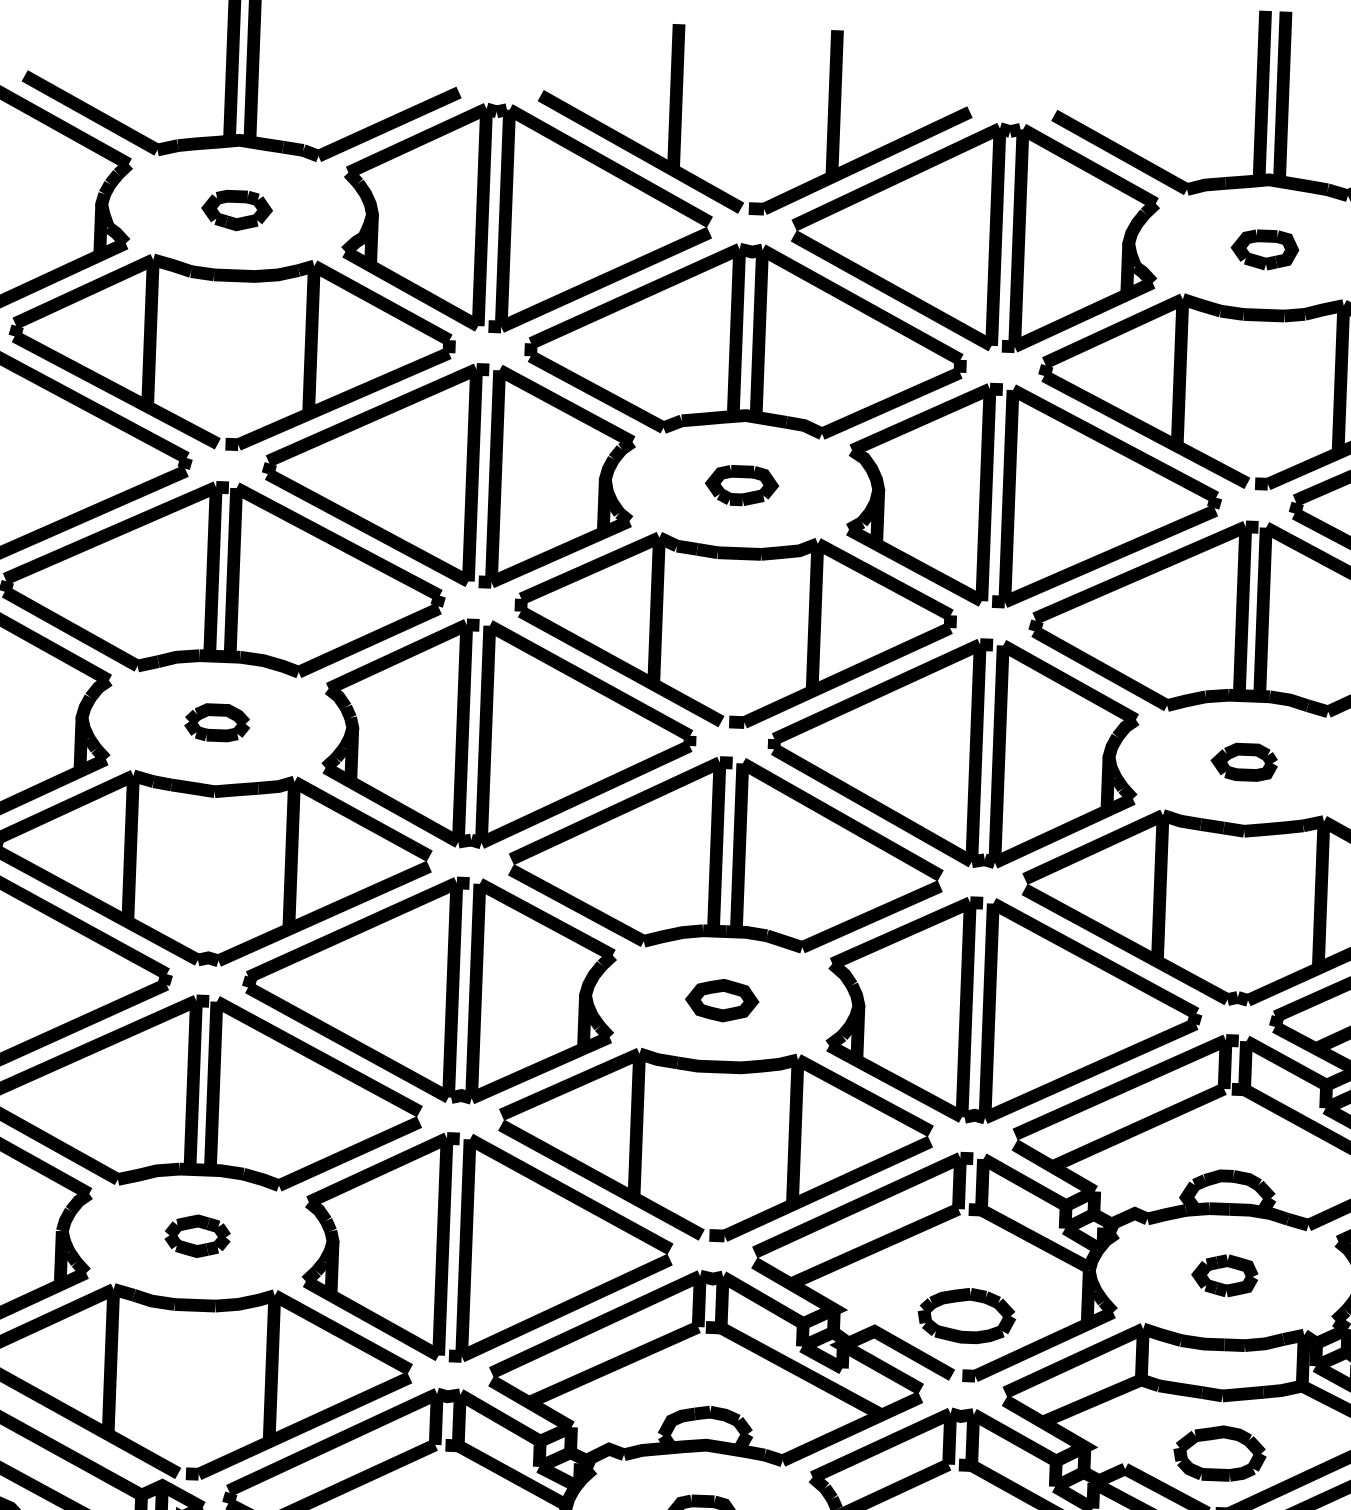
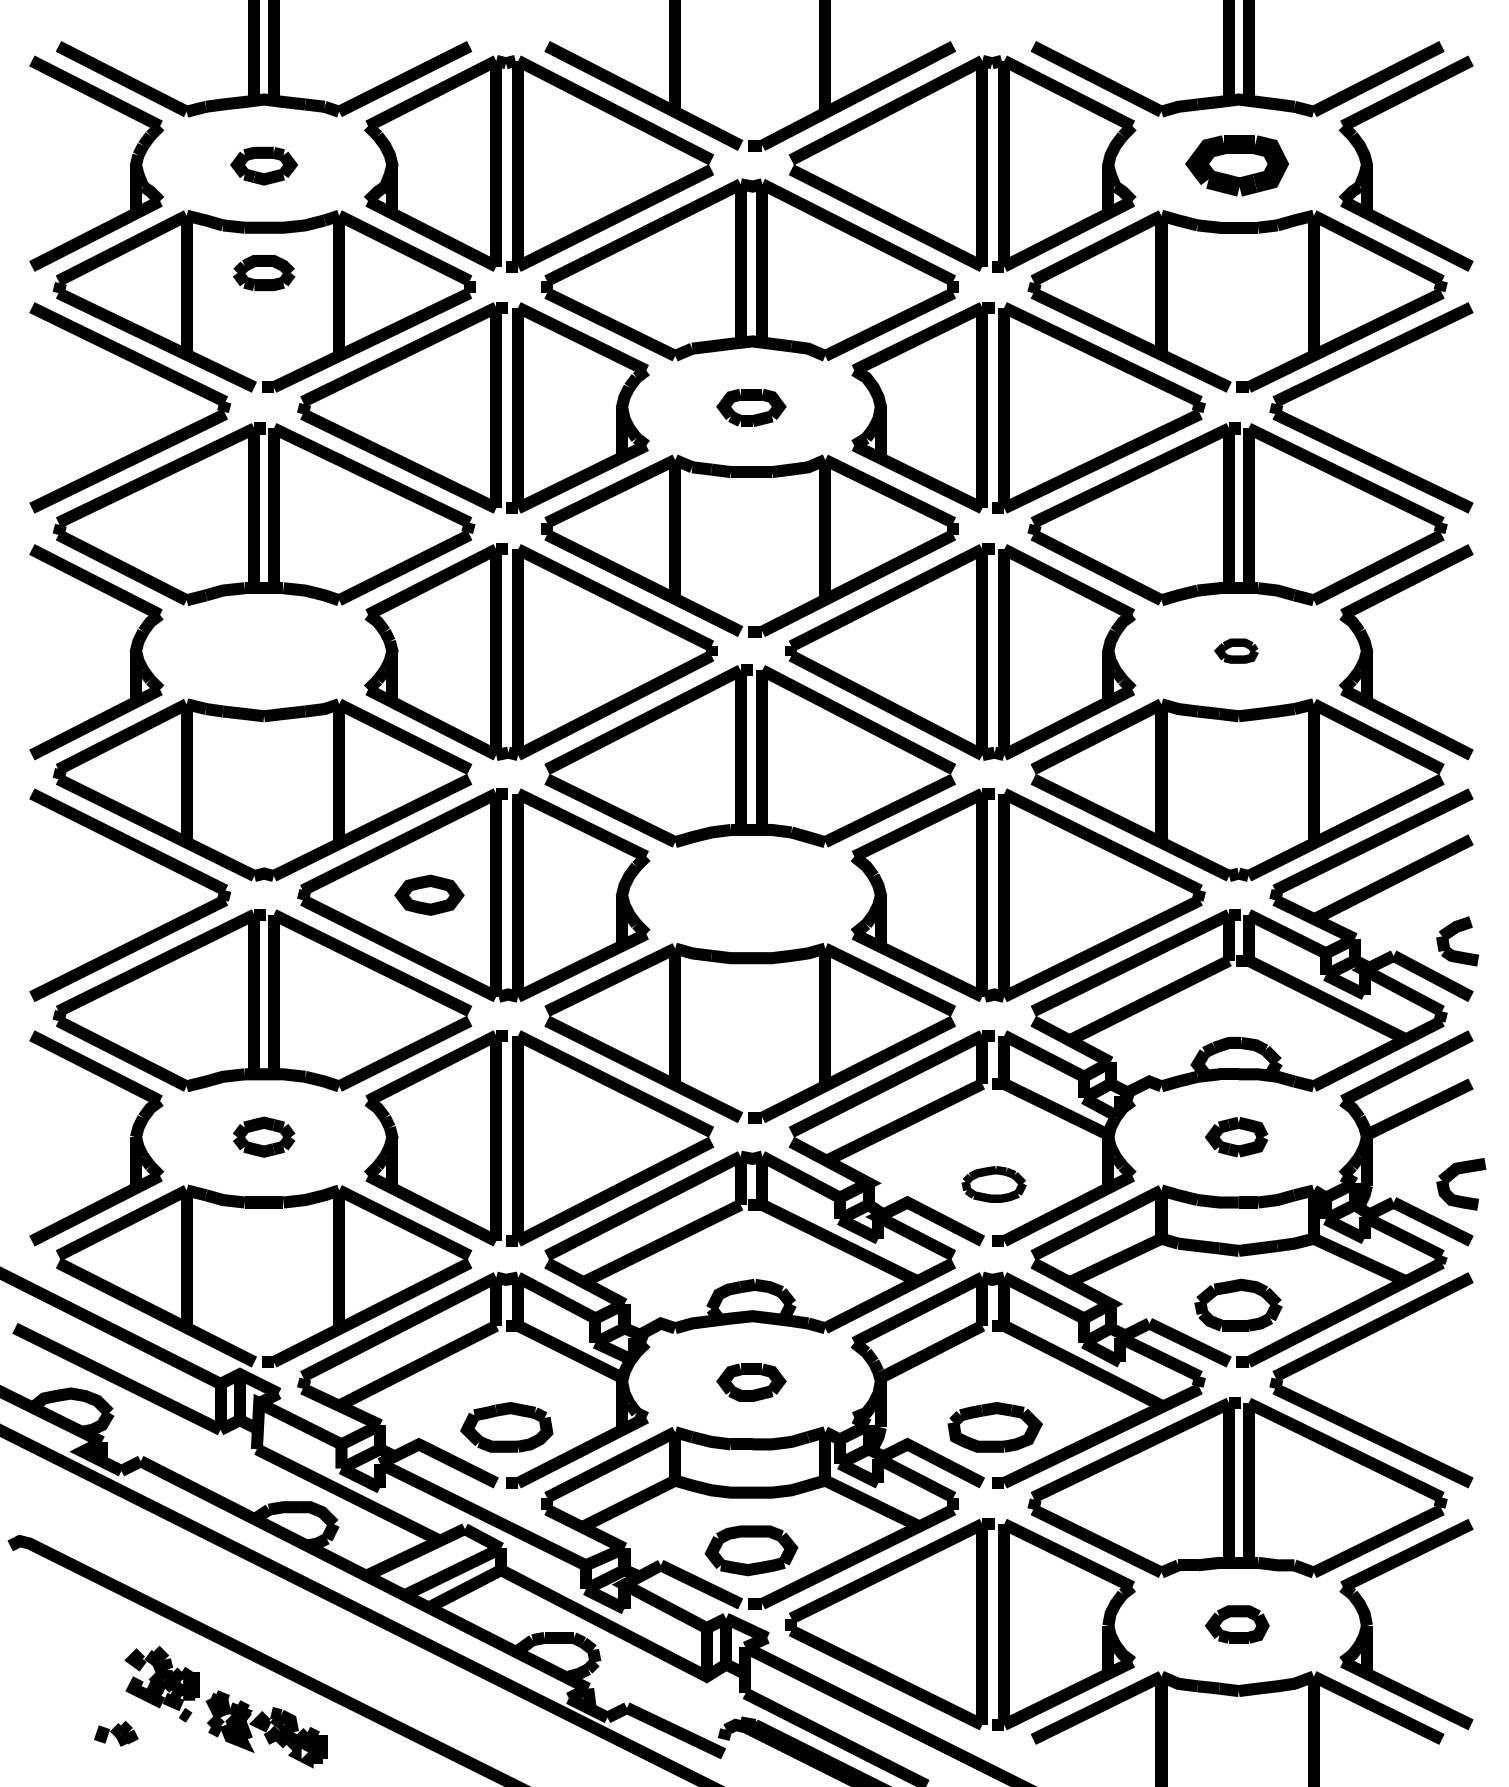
part: (1265, 250) -> (1237, 166), size x1.6
part: (217, 723) -> (264, 273), moved
part: (1244, 762) -> (1236, 651), size x0.7
part: (722, 999) -> (429, 894), moved
part: (966, 1315) -> (993, 1184), size x0.7

